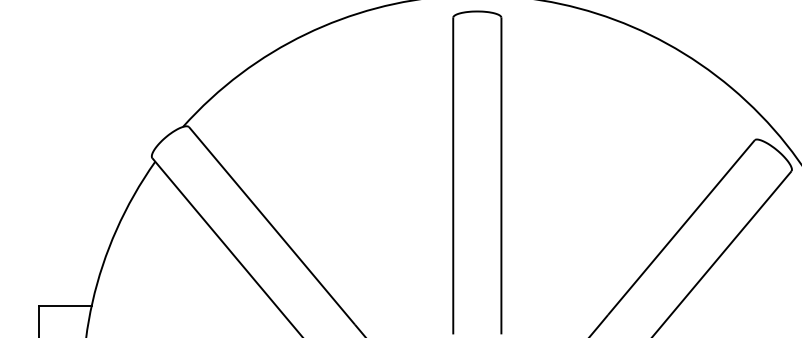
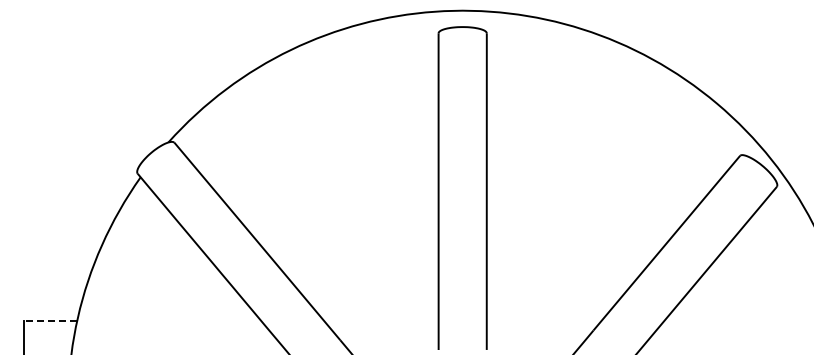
line: (65, 305) -> (50, 321), solid -> dashed

